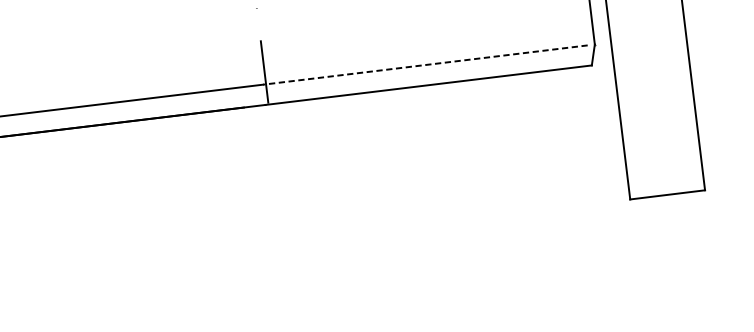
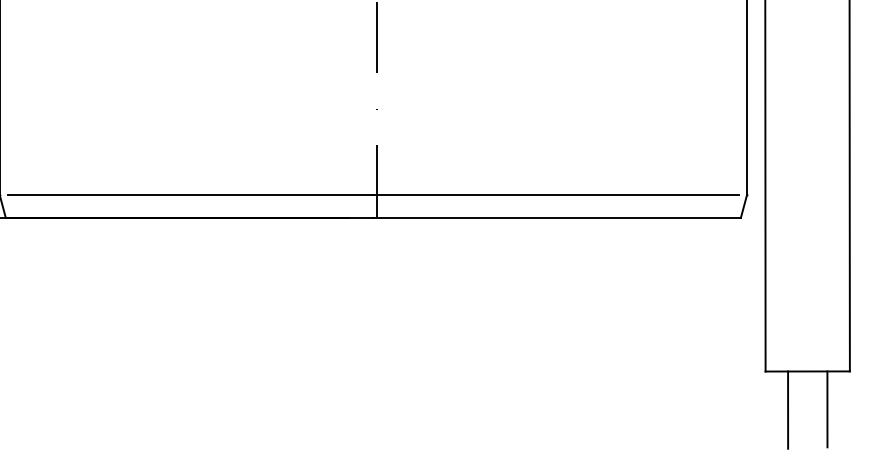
line: (425, 64) -> (556, 194), dashed -> solid
line: (689, 226) -> (827, 409), added
line: (654, 230) -> (788, 409), added

